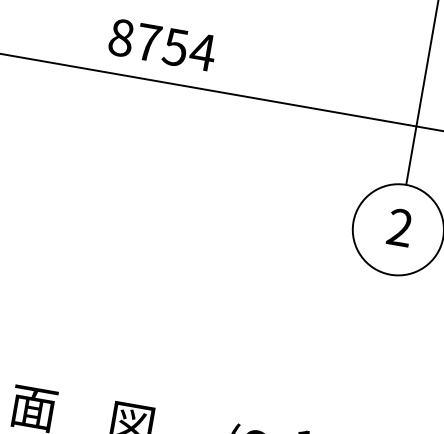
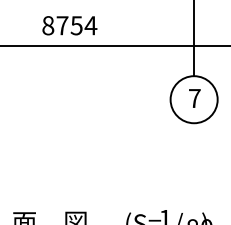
text: (161, 44) -> (69, 25), moved
text: (399, 225) -> (194, 97), 2 -> 7

